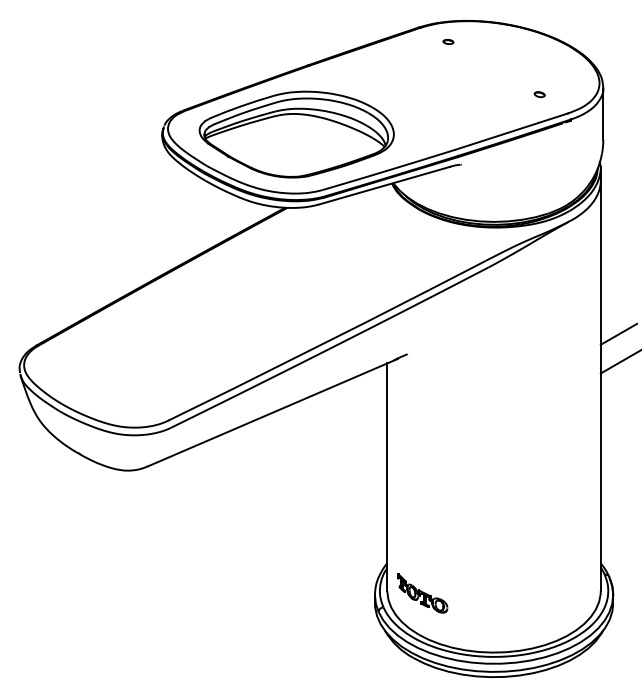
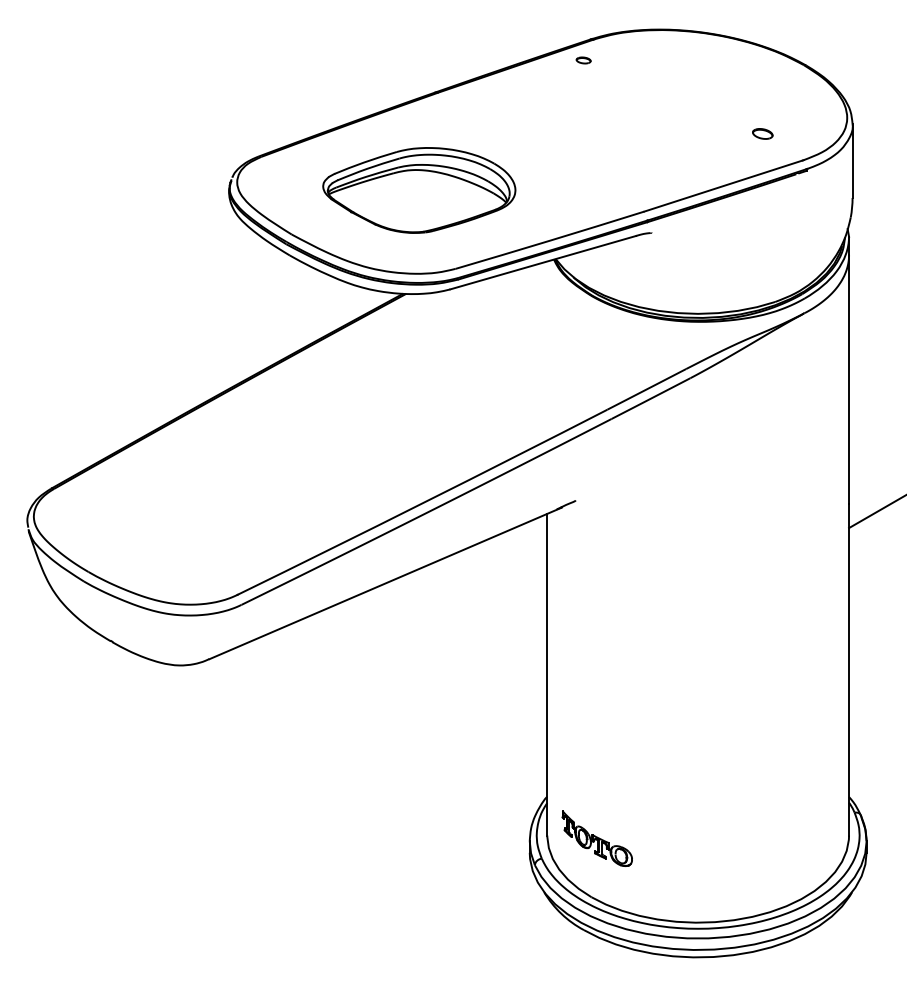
part: (448, 41) -> (583, 60), moved
part: (539, 94) -> (762, 133), size x1.4
part: (296, 134) -> (419, 190), size x0.7
line: (618, 334) -> (874, 472), removed

